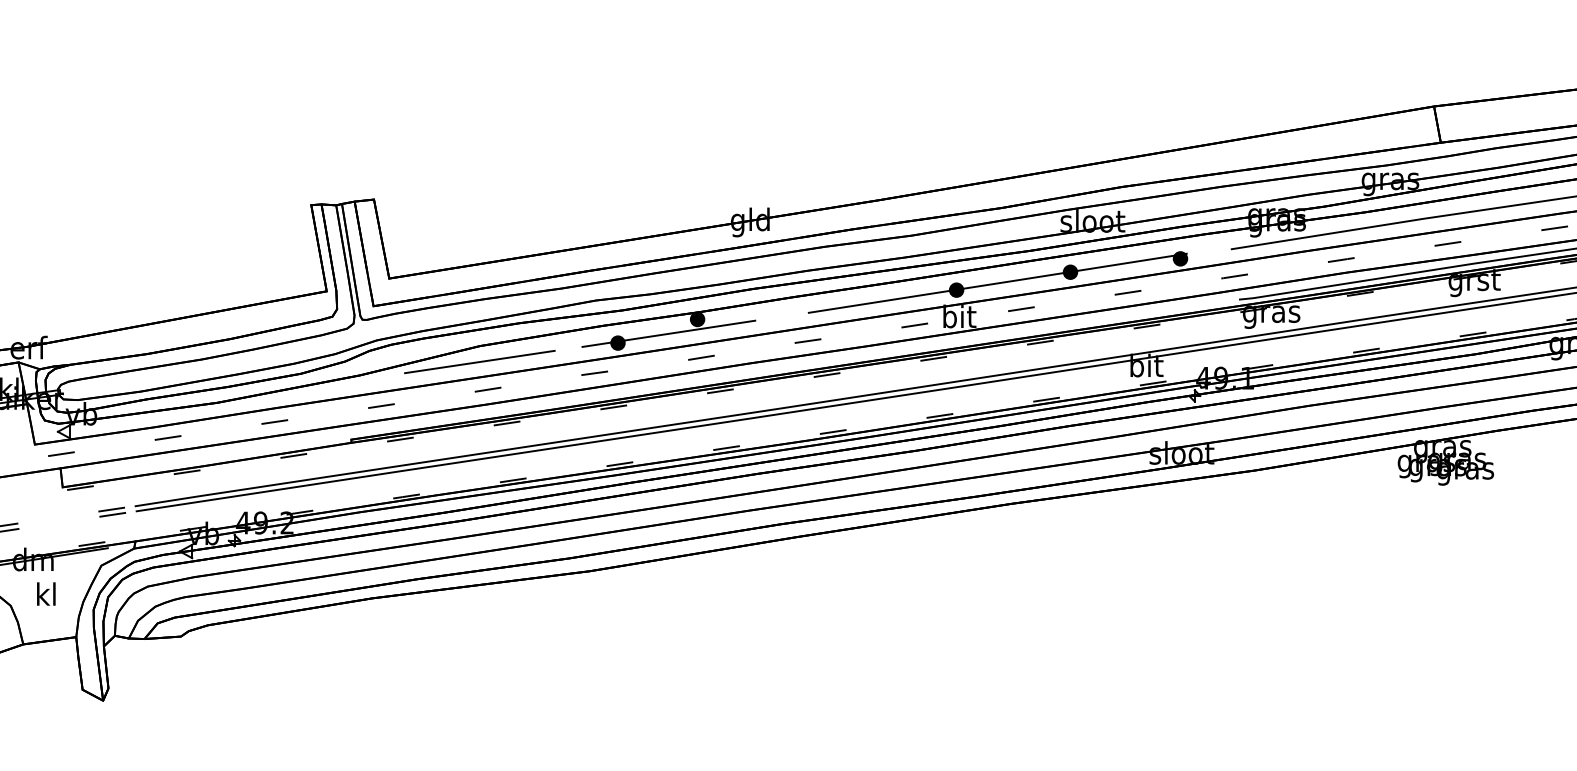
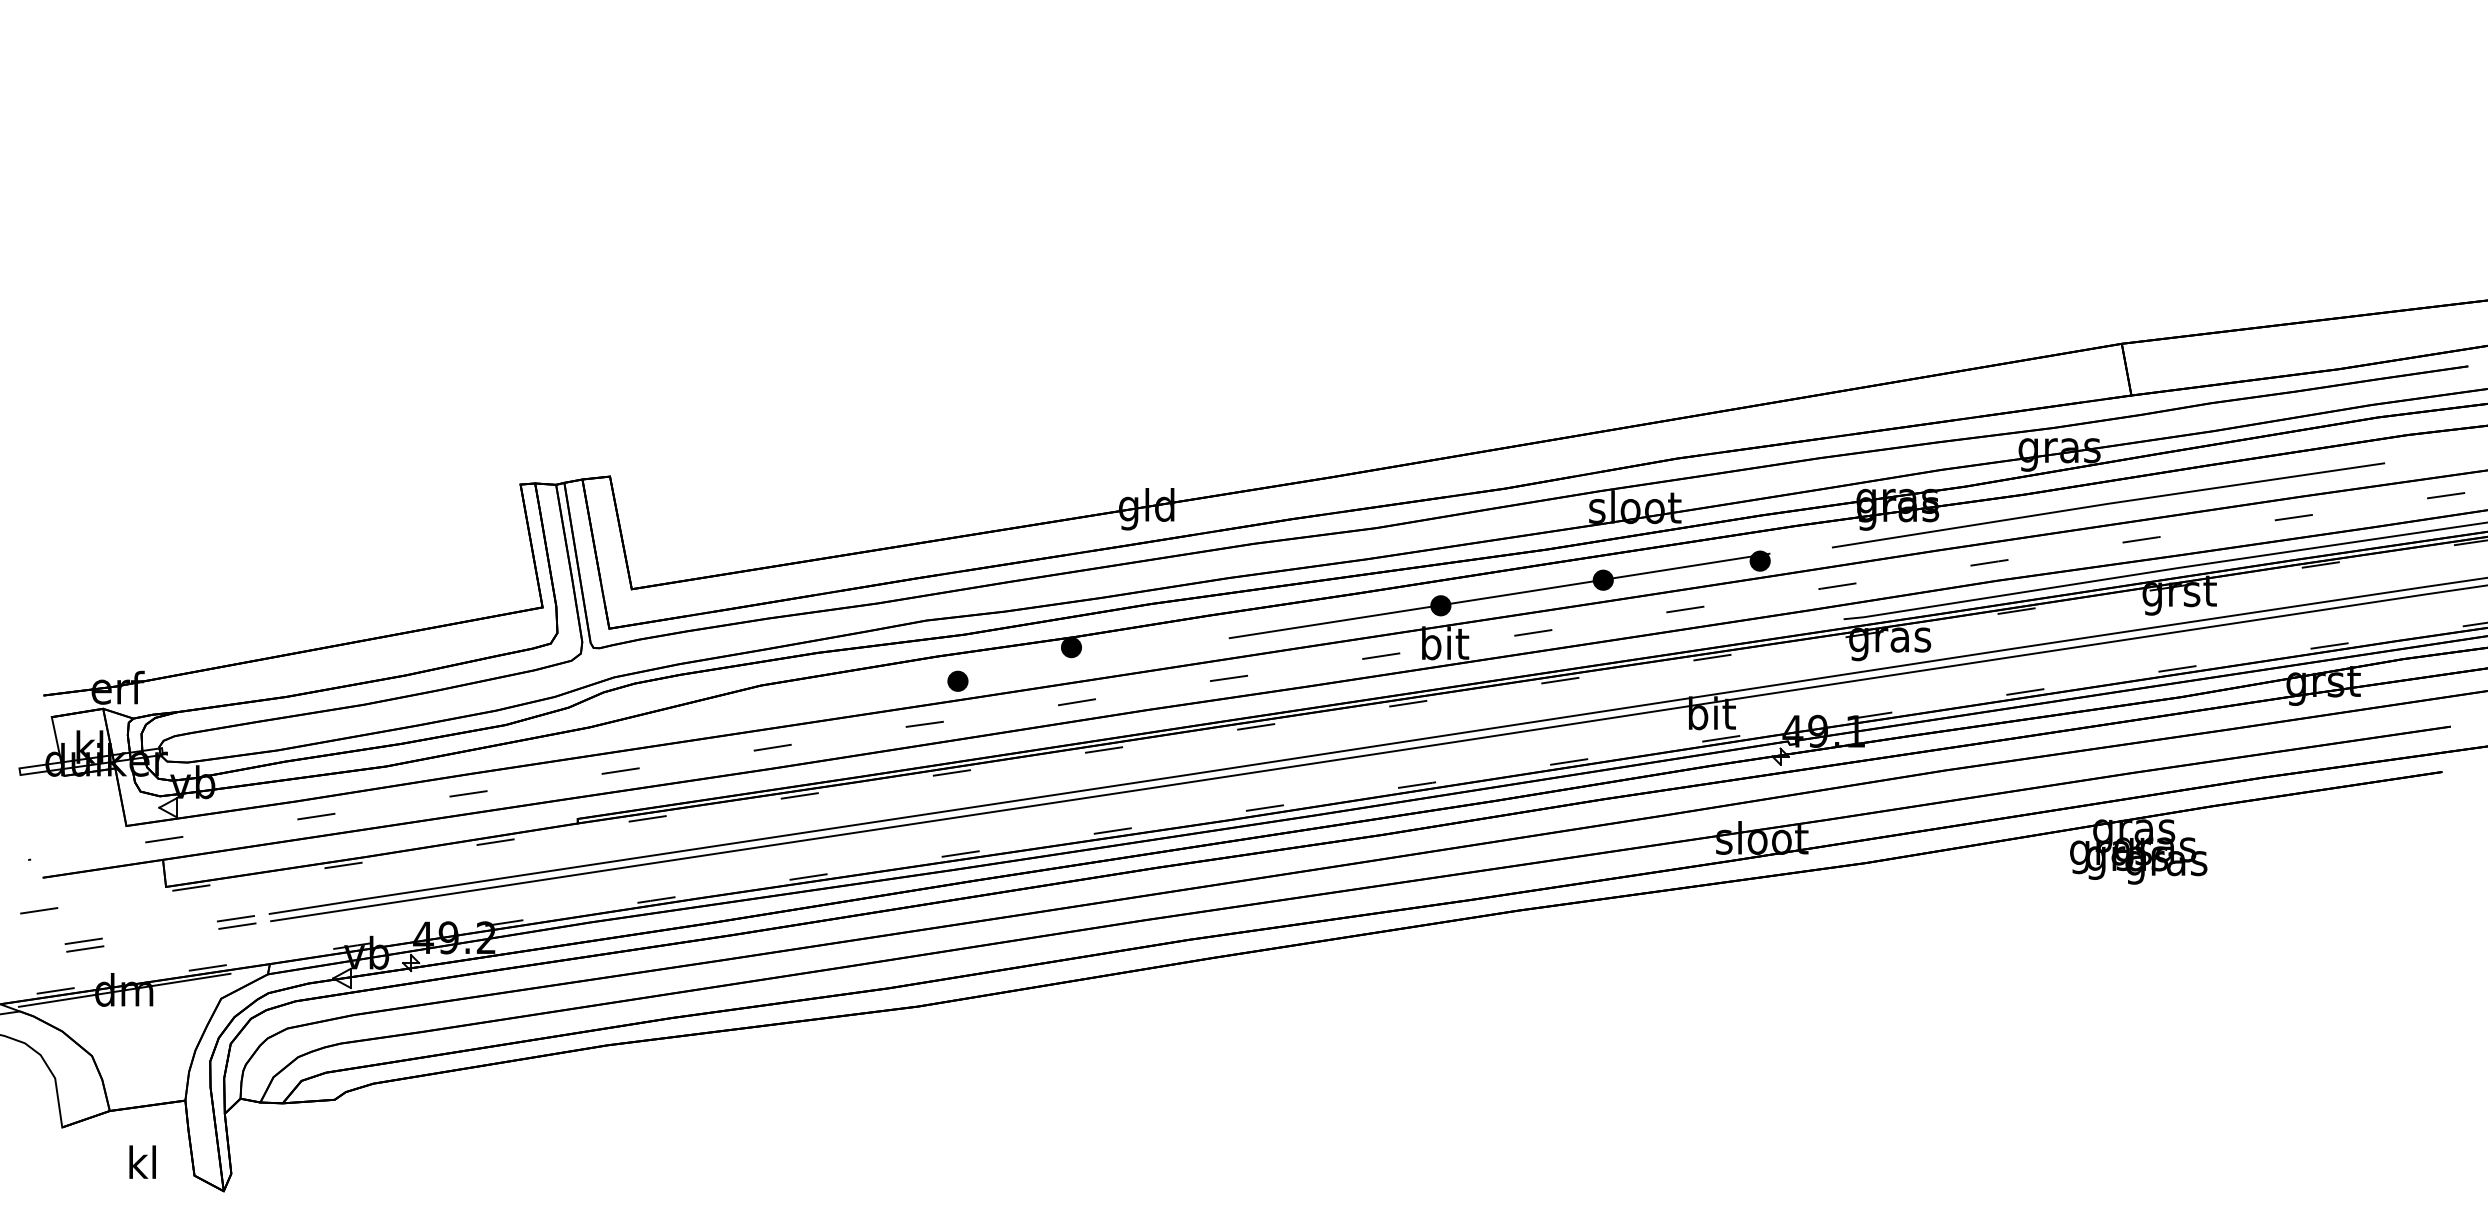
line: (668, 333) -> (1030, 667), removed
line: (479, 362) -> (760, 708), removed
text: (46, 593) -> (142, 1161), moved

